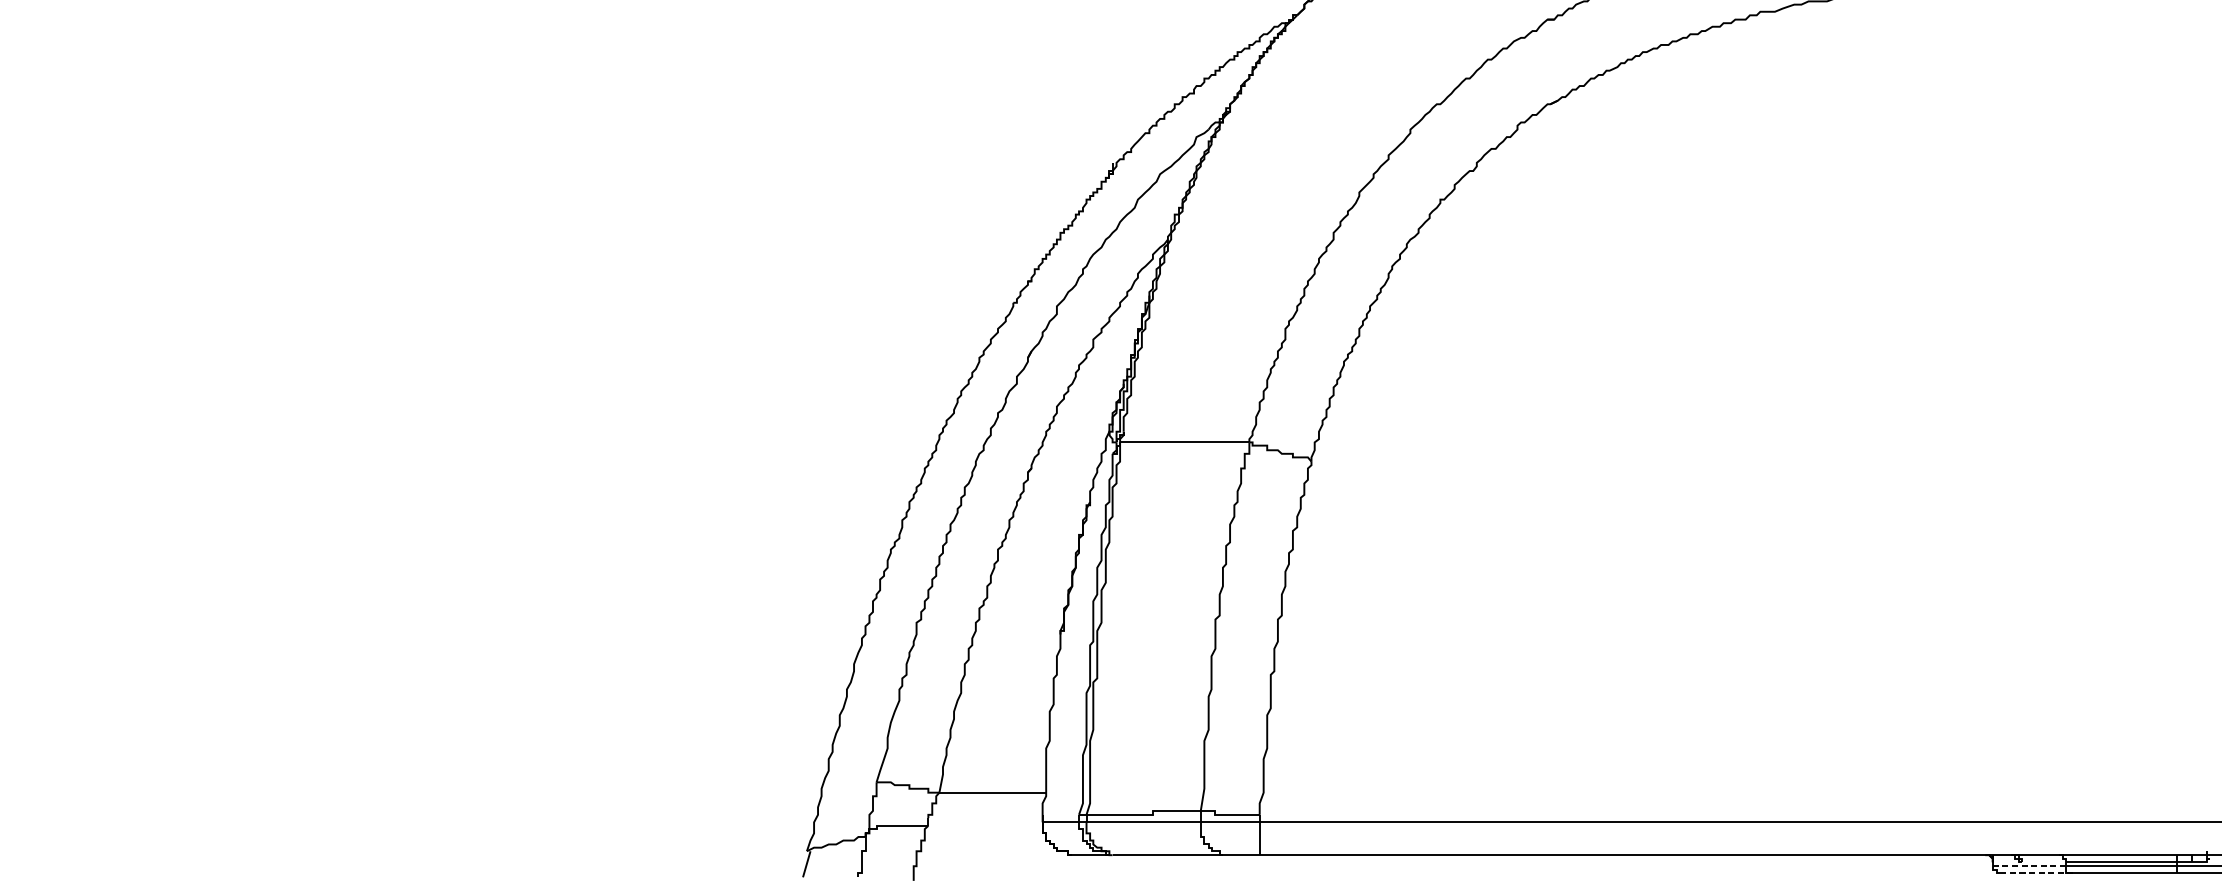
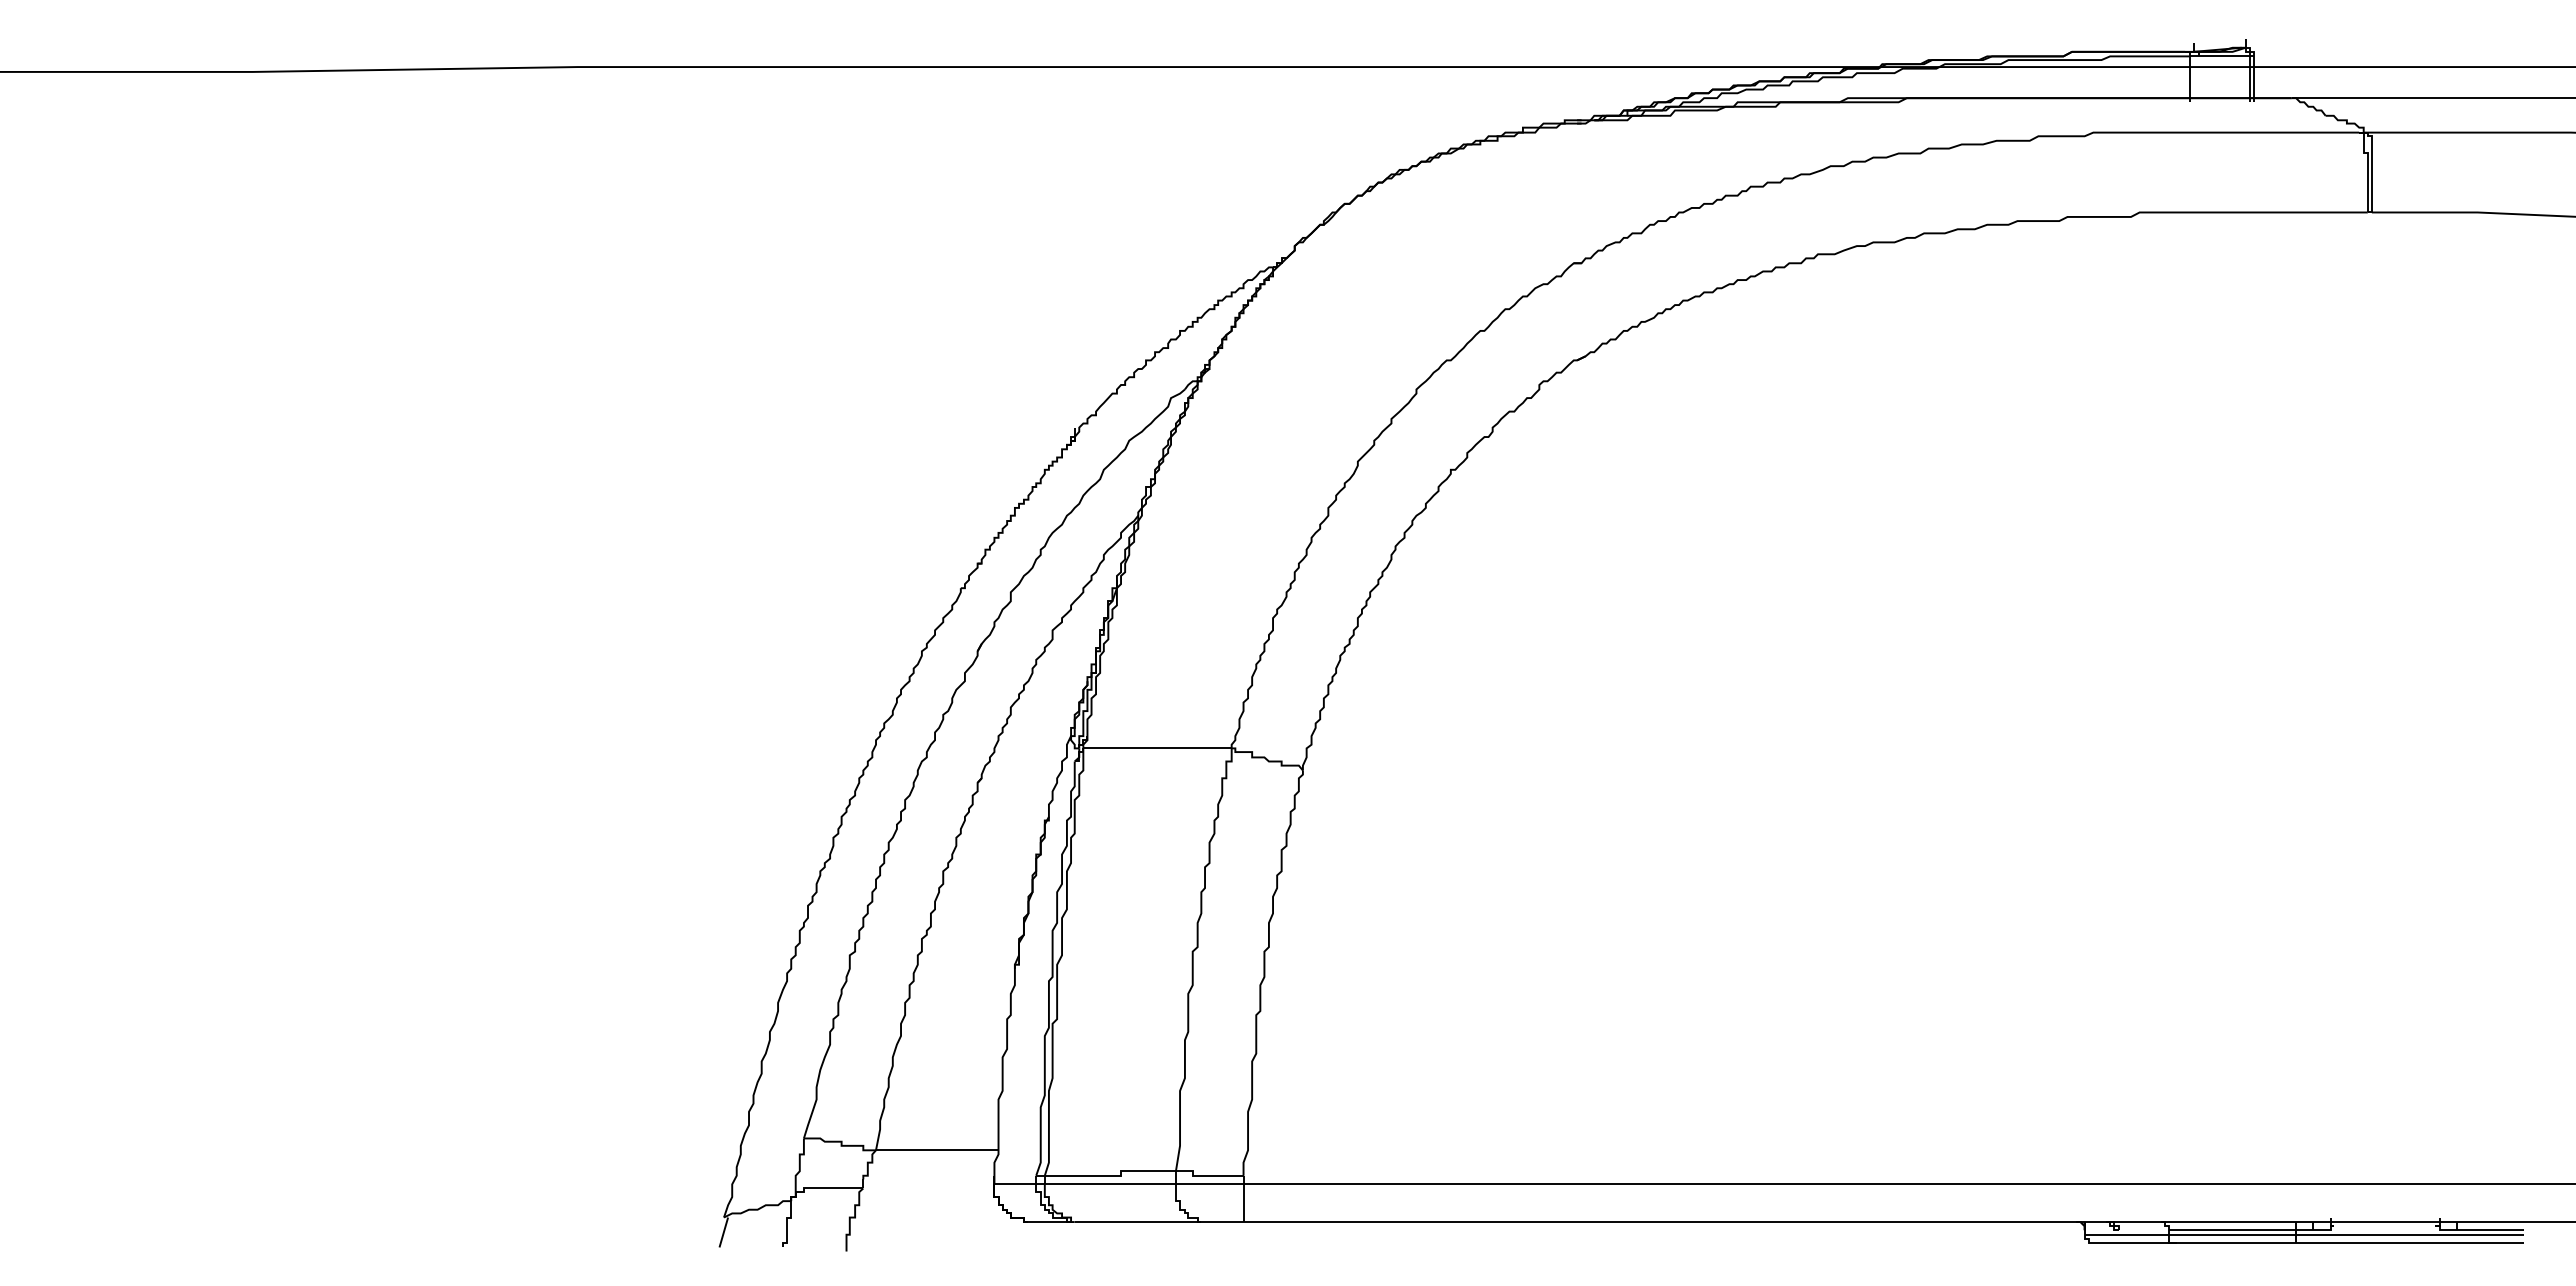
line: (2030, 866) -> (2127, 1234), dashed -> solid
line: (2037, 873) -> (2135, 1242), dashed -> solid

